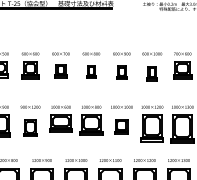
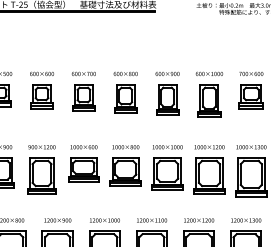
part: (60, 71) -> (83, 97), size x1.43
part: (91, 71) -> (125, 98), size x1.67
part: (121, 72) -> (167, 99), size x1.67
part: (152, 73) -> (209, 100), size x1.67
part: (121, 126) -> (167, 173), size x1.67
part: (30, 127) -> (41, 175), size x1.67

